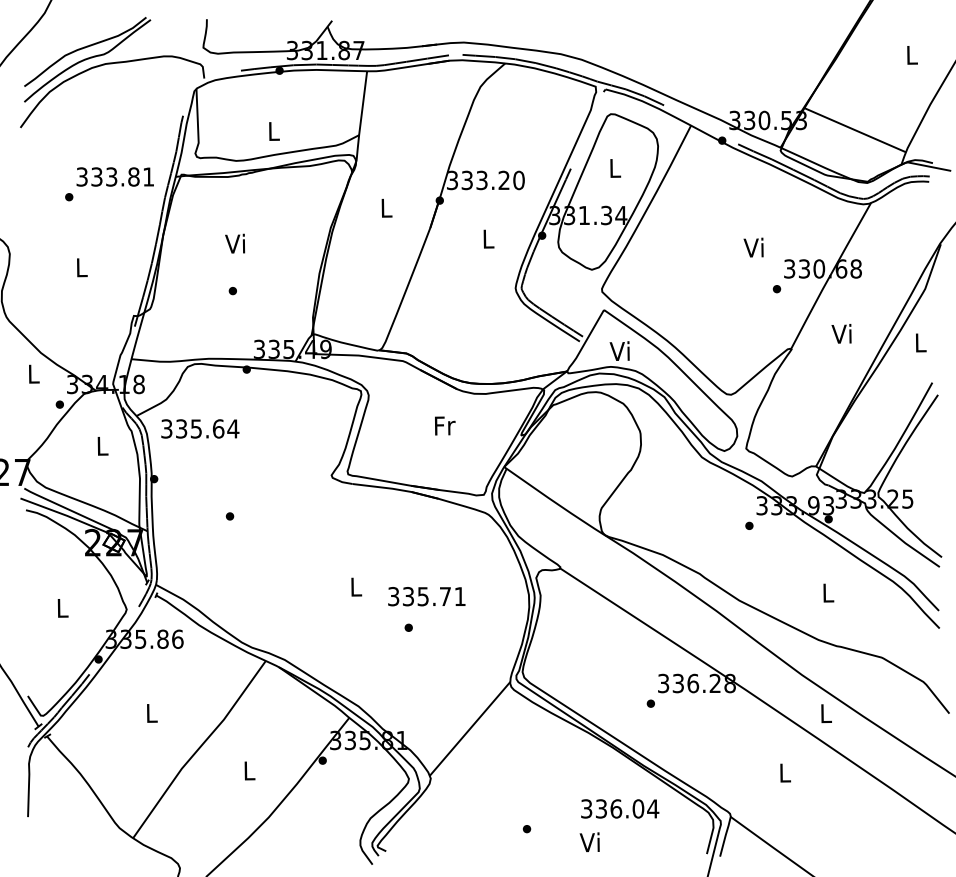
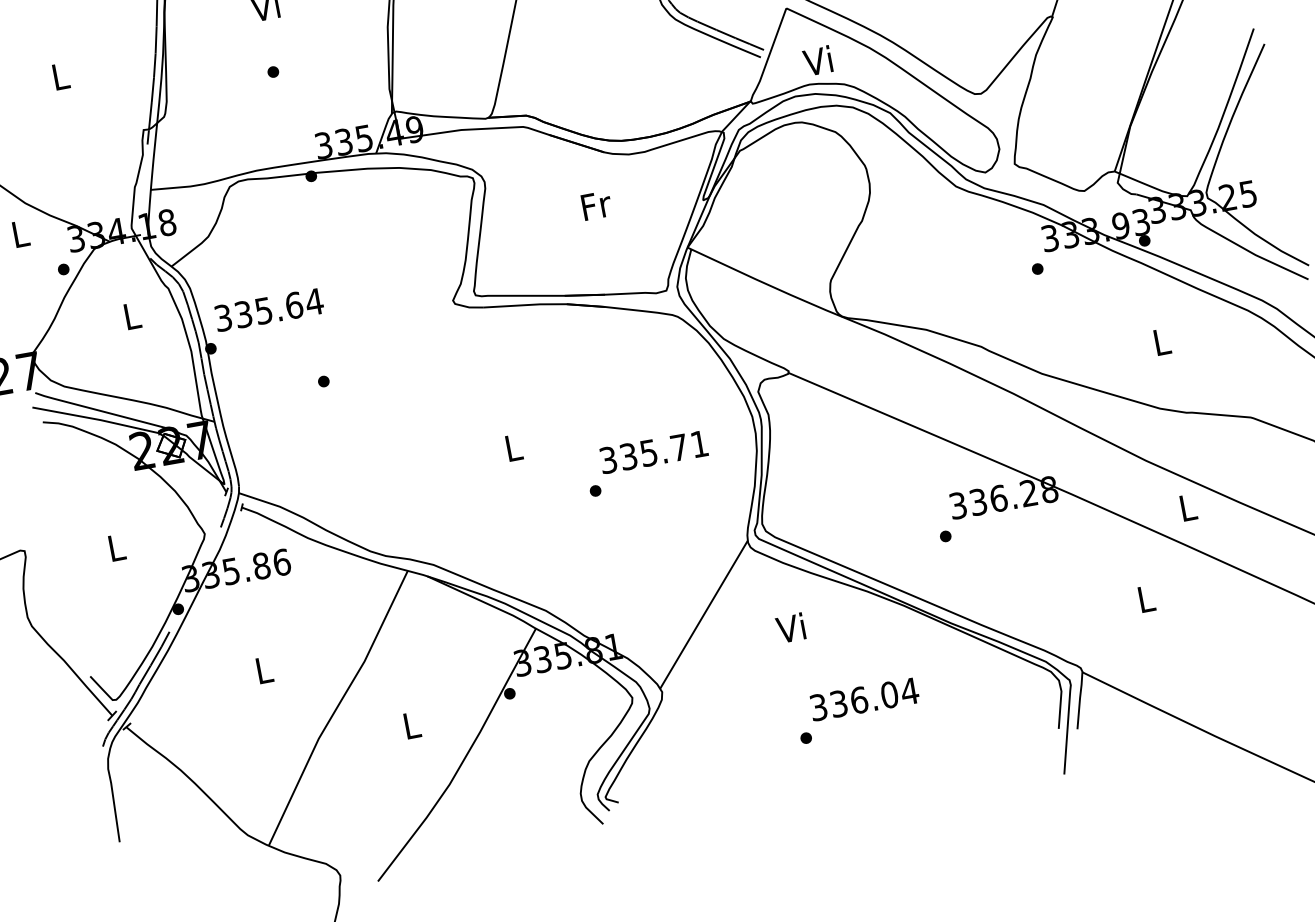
text: (200, 428) -> (269, 309), moved
text: (426, 596) -> (653, 452), moved
text: (620, 808) -> (864, 698), moved
text: (589, 842) -> (790, 628), moved

